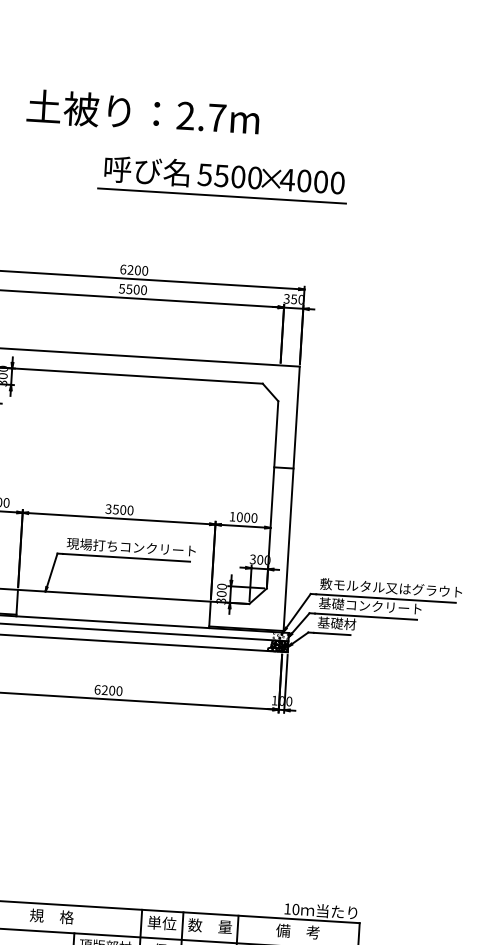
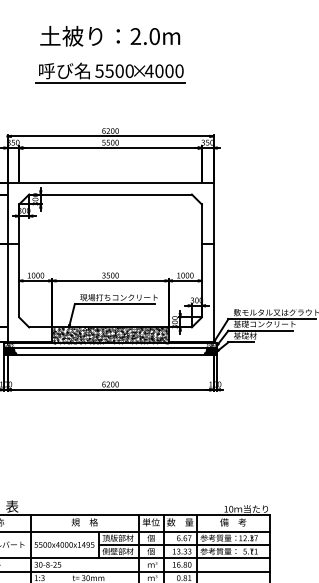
text: (216, 117) -> (154, 36), 2.7m -> 2.0m
part: (223, 178) -> (110, 72), moved
hatch: (113, 609) -> (110, 335), added

